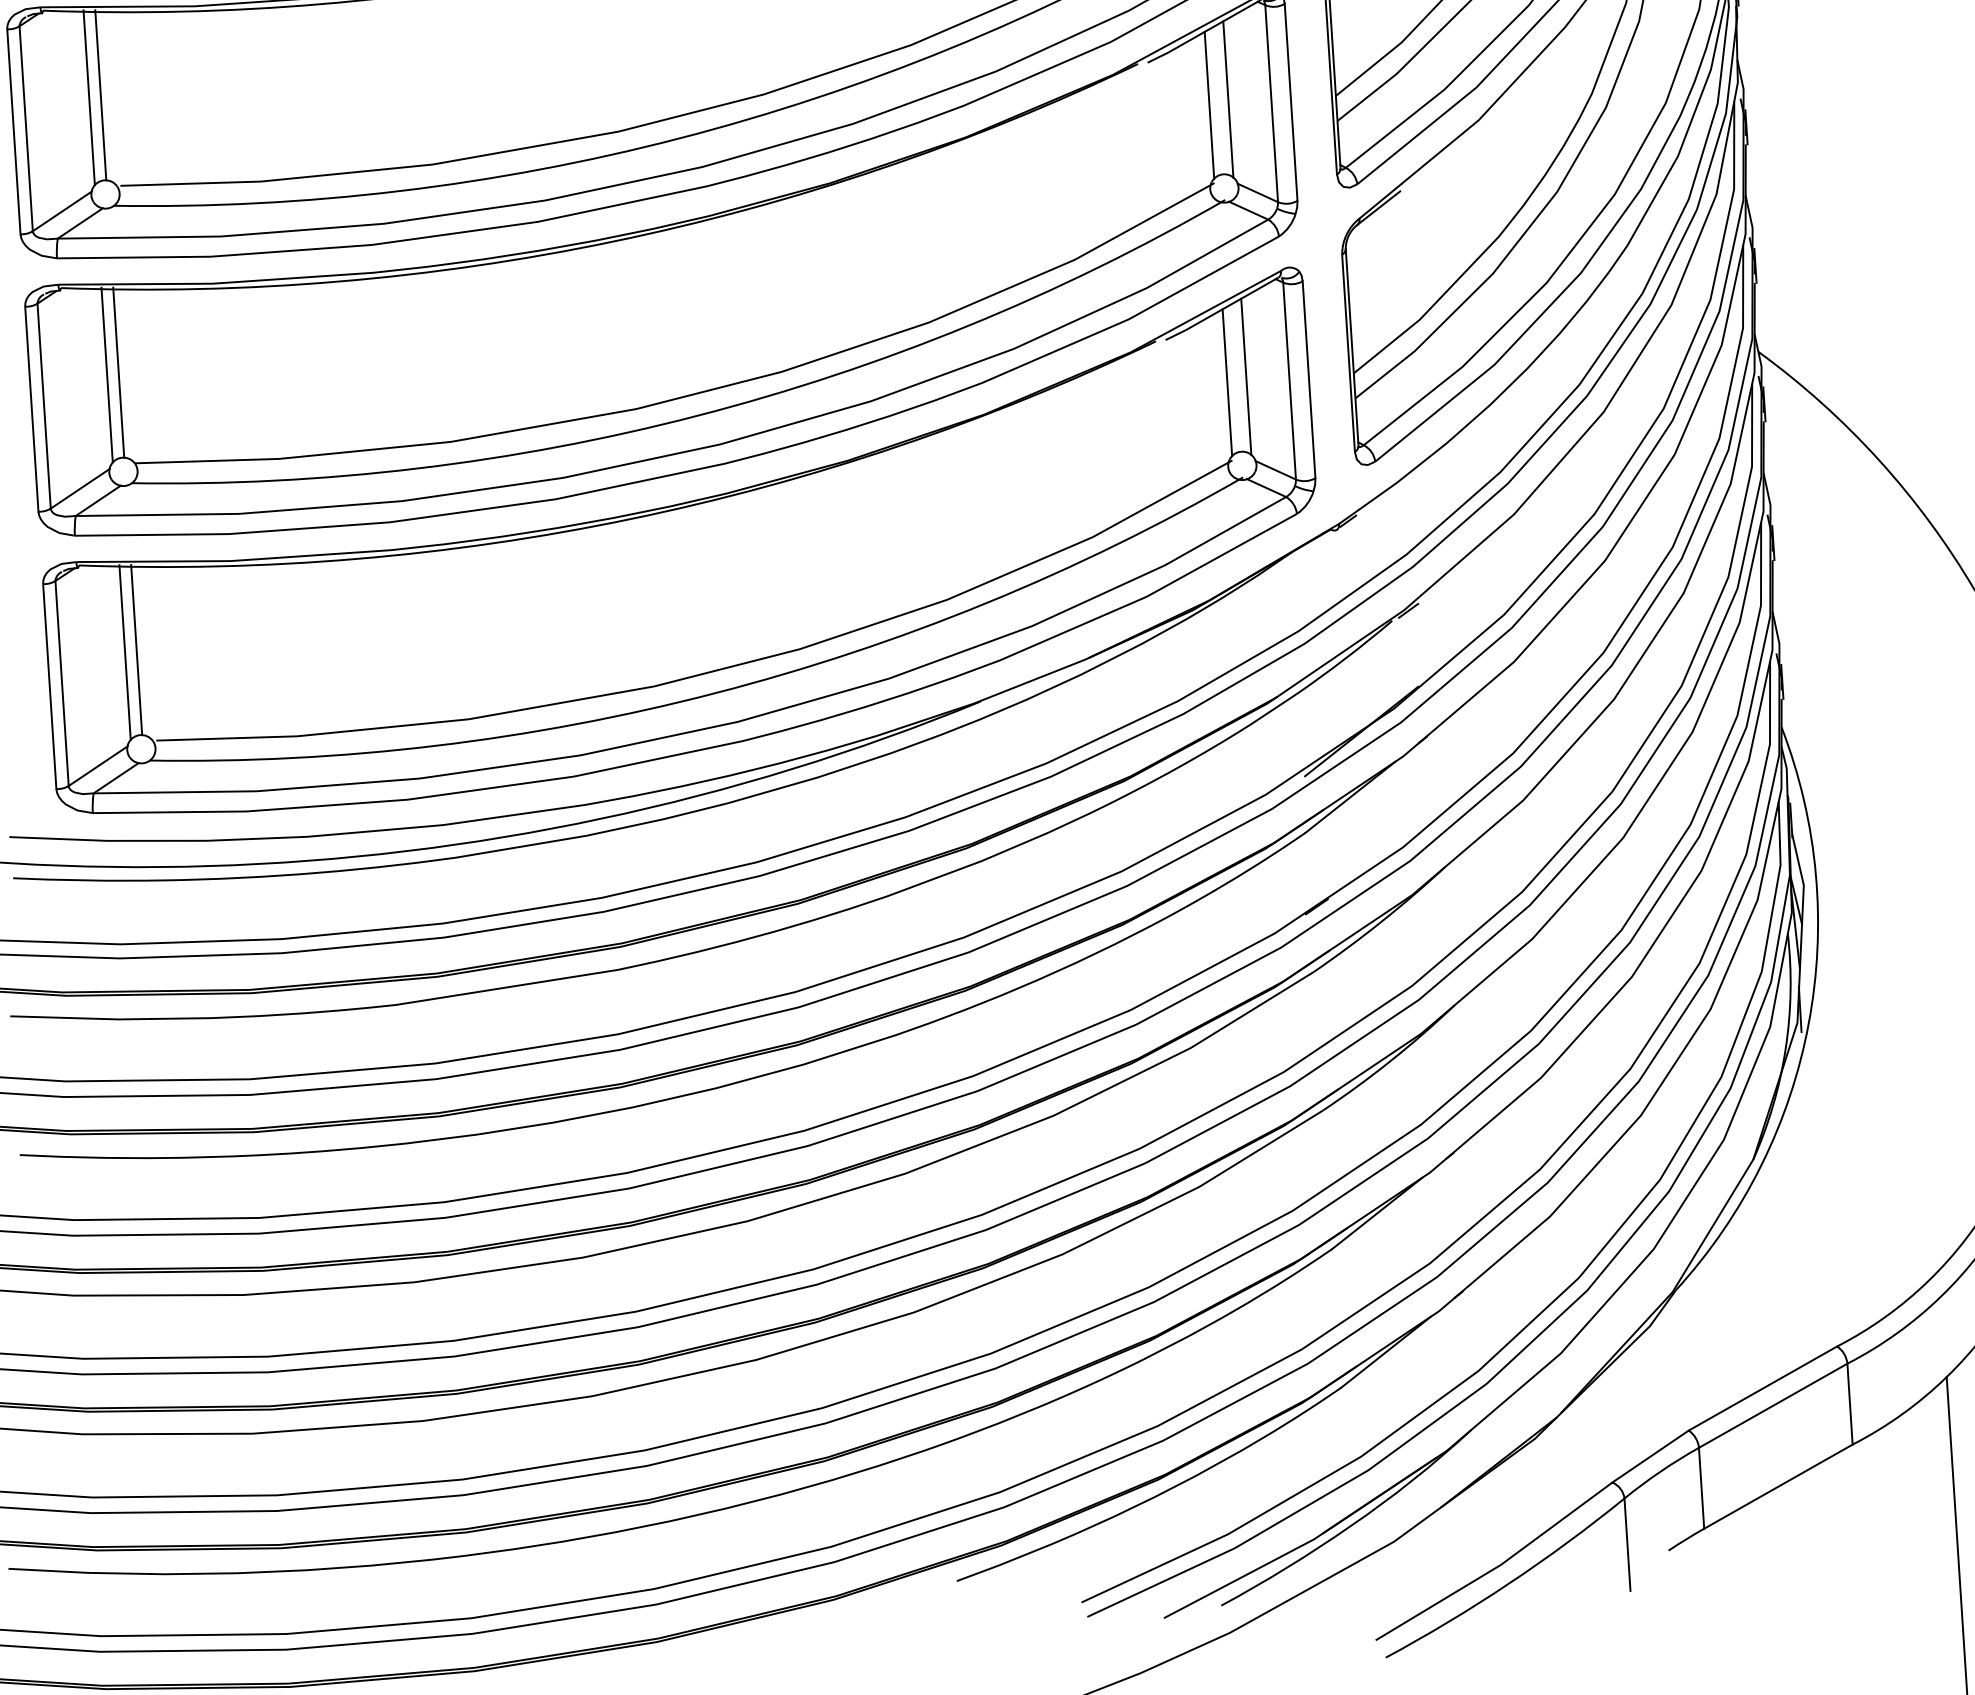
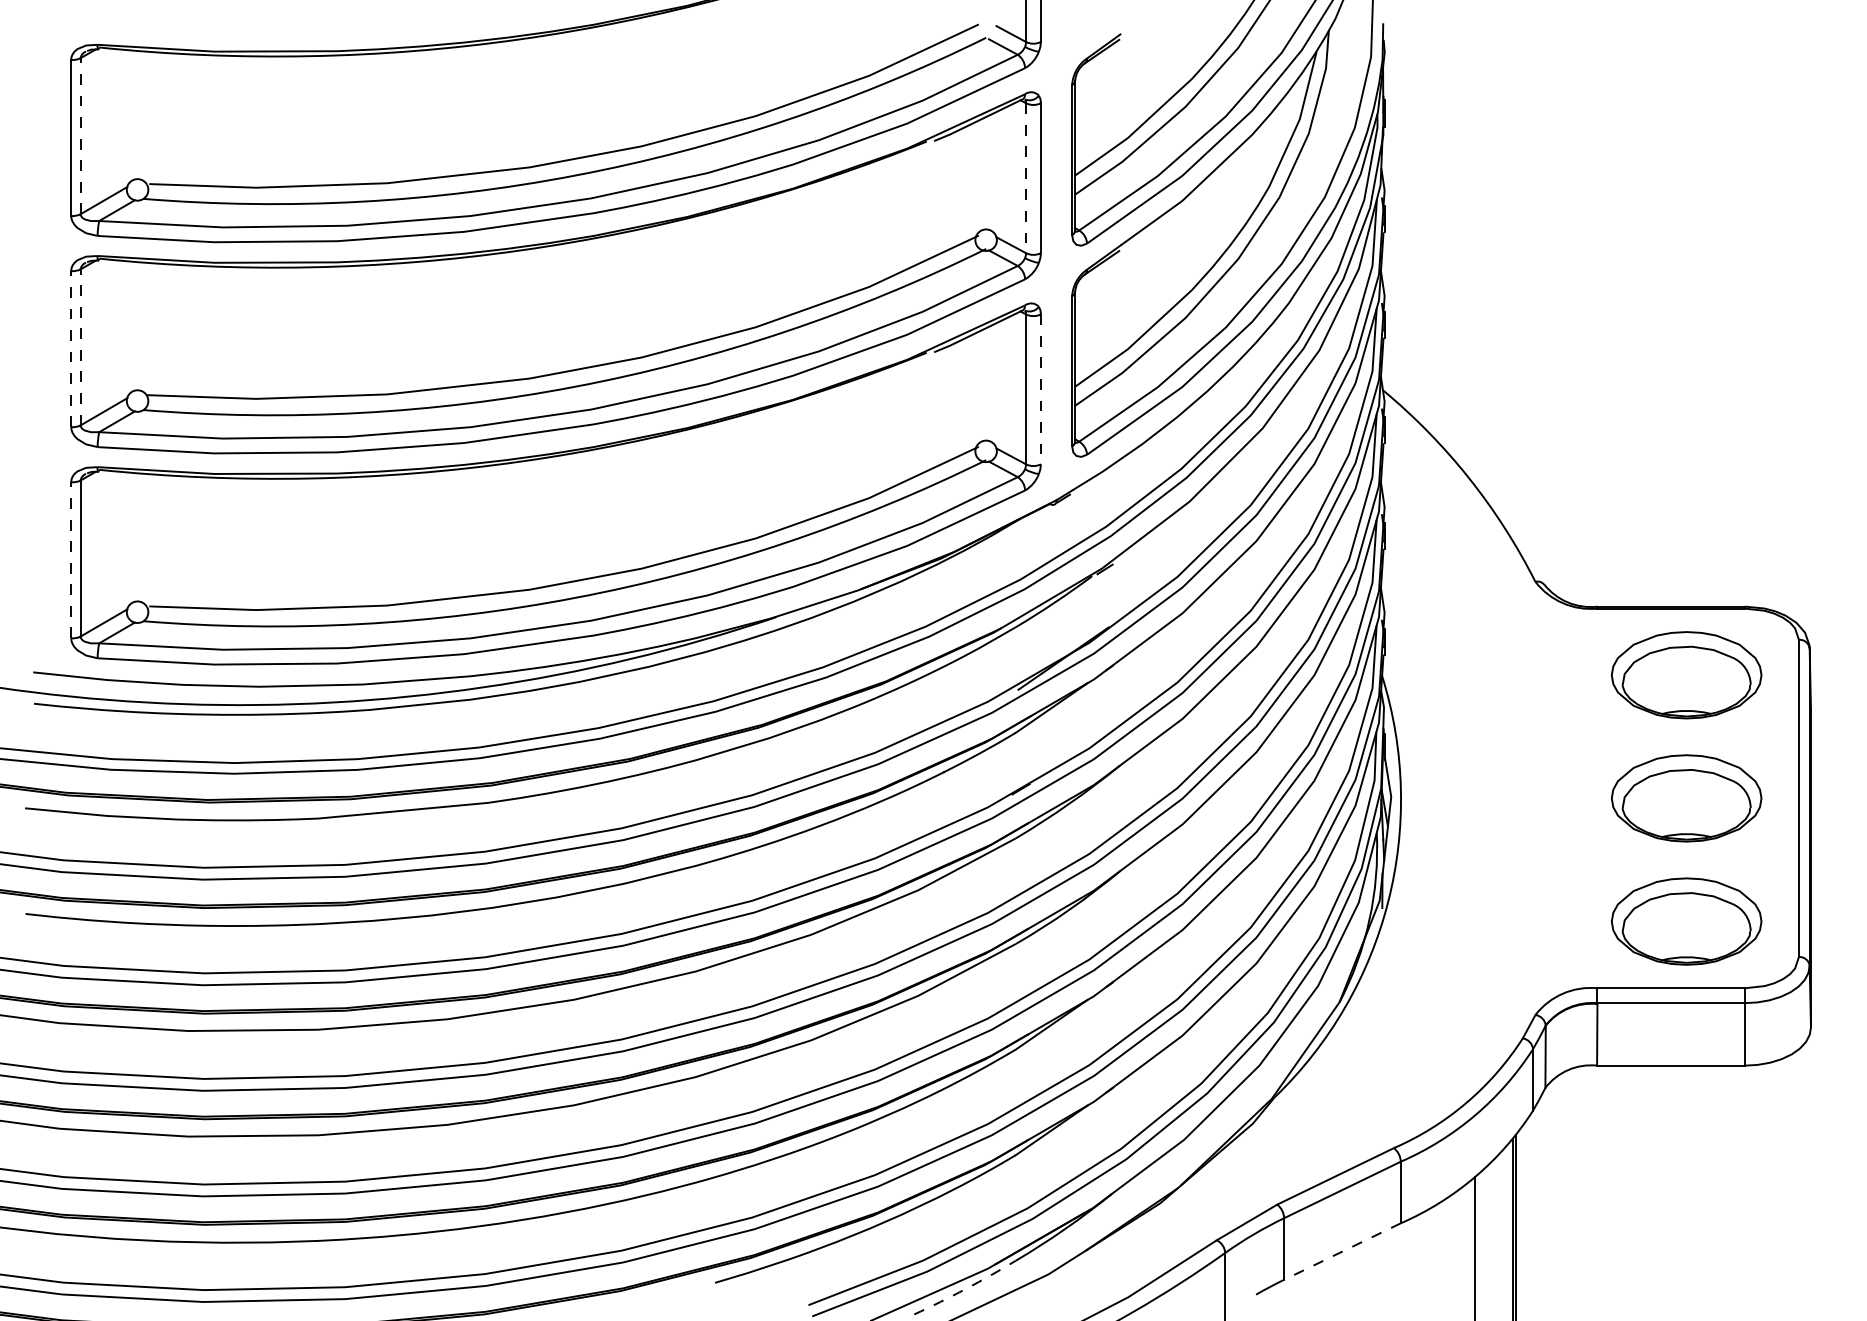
line: (100, 95) -> (138, 114), removed
line: (88, 97) -> (129, 115), removed
line: (1228, 98) -> (993, 172), removed
line: (1272, 103) -> (1026, 178), solid -> dashed
line: (1208, 105) -> (978, 176), removed
line: (25, 127) -> (80, 135), solid -> dashed
line: (118, 372) -> (138, 325), removed
line: (106, 374) -> (129, 326), removed
line: (1246, 376) -> (993, 383), removed
line: (1308, 379) -> (1040, 389), solid -> dashed
line: (1226, 382) -> (978, 387), removed
line: (43, 405) -> (80, 346), solid -> dashed
line: (32, 408) -> (71, 348), solid -> dashed
line: (136, 649) -> (138, 536), removed
line: (124, 651) -> (129, 537), removed
line: (50, 685) -> (71, 559), solid -> dashed
line: (1778, 1486) -> (1342, 1251), solid -> dashed
arc: (1286, 1568) -> (965, 1289), solid -> dashed

